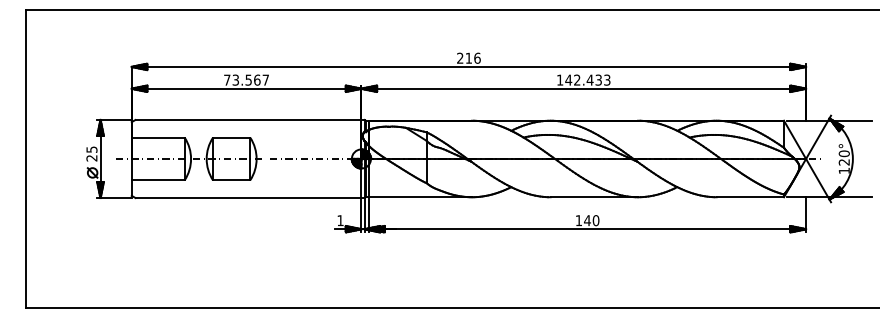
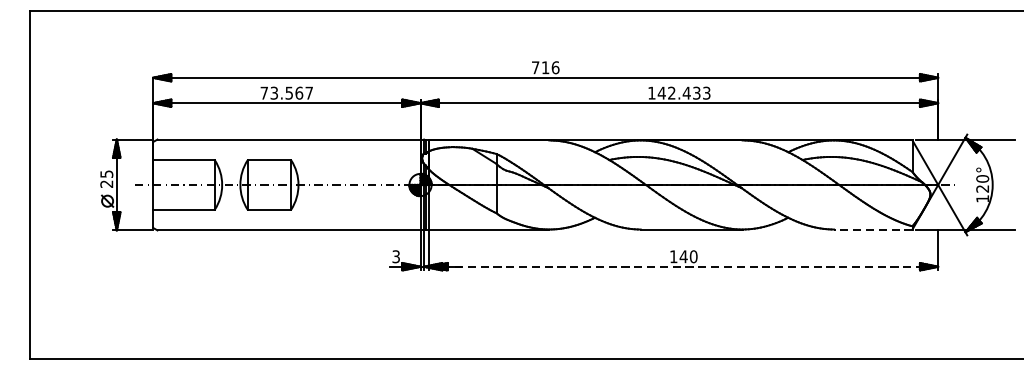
text: (460, 57) -> (535, 66), 216 -> 716
line: (750, 197) -> (873, 229), solid -> dashed
text: (340, 220) -> (396, 256), 1 -> 3
line: (587, 229) -> (683, 267), solid -> dashed

